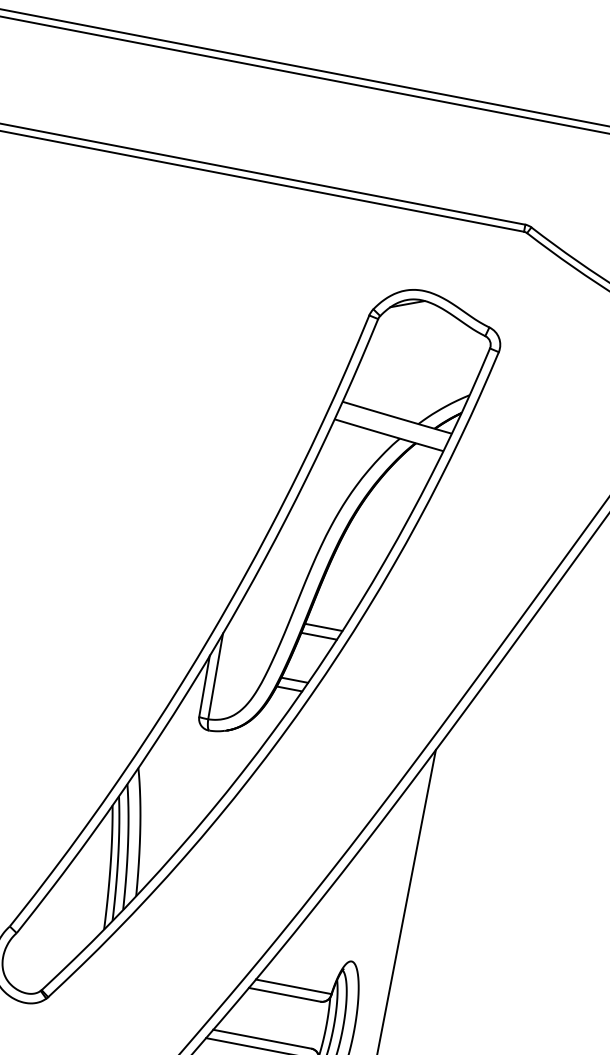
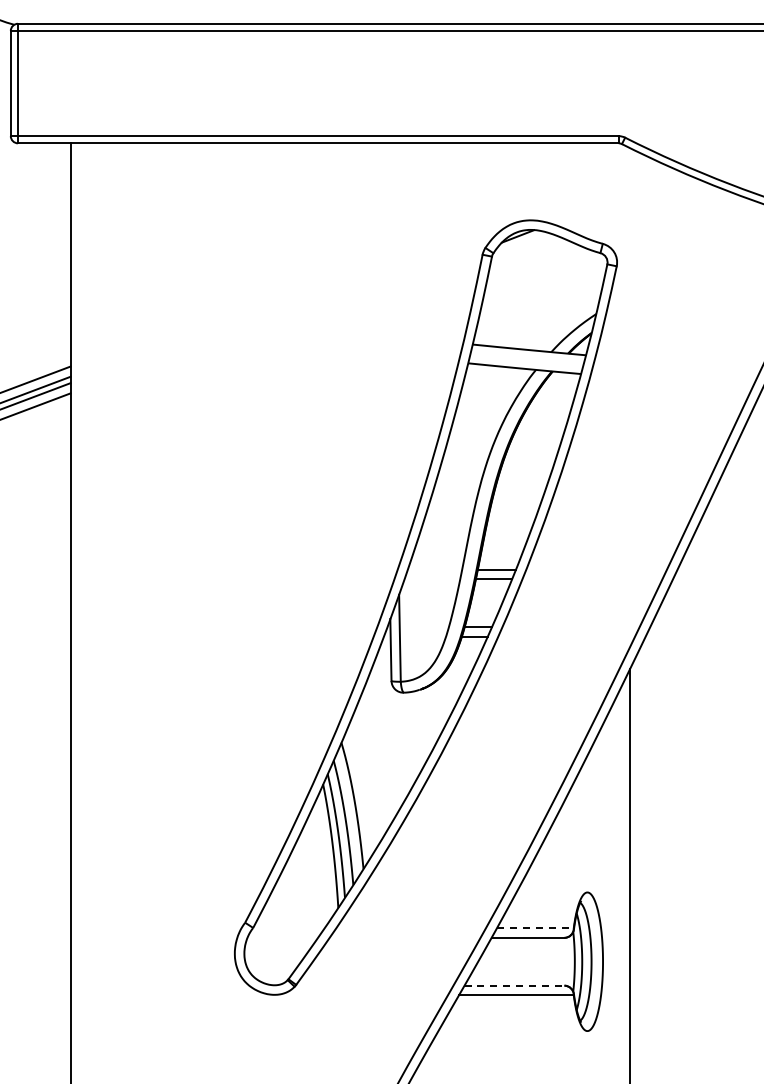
line: (293, 987) -> (535, 928), solid -> dashed
line: (262, 1039) -> (514, 985), solid -> dashed

